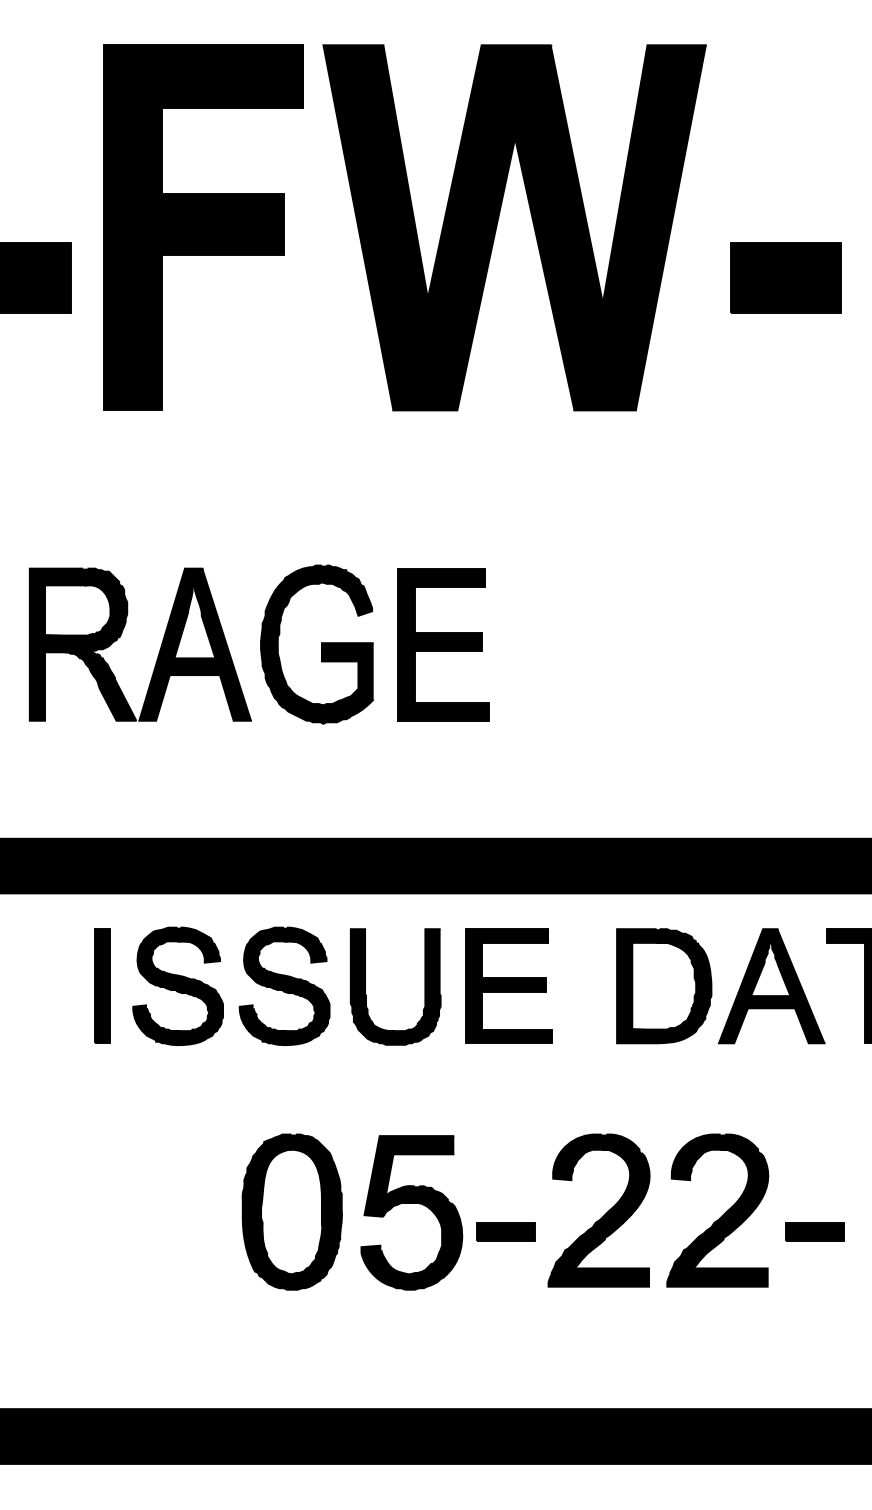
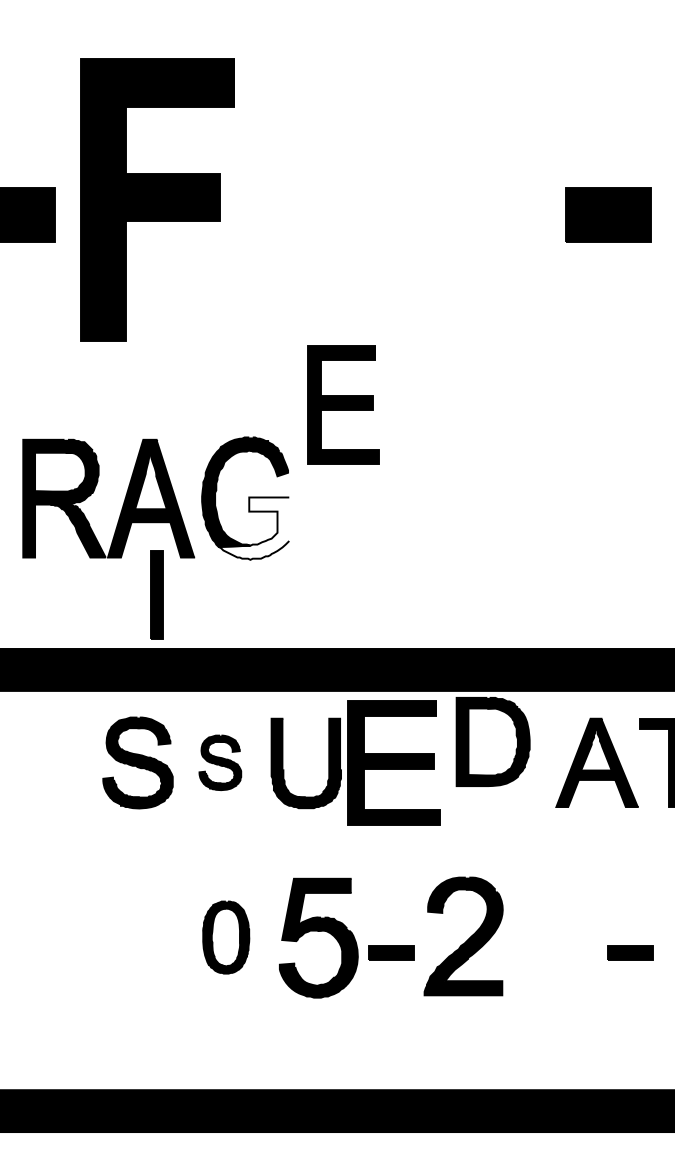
part: (498, 222) -> (385, 172), removed
part: (203, 227) -> (157, 199), moved
part: (443, 644) -> (343, 404), moved
fill: (327, 683) -> (253, 528), removed
part: (102, 985) -> (156, 594), moved
part: (284, 985) -> (220, 762), size x0.6
part: (508, 985) -> (393, 762), size x1.4
part: (664, 986) -> (493, 742), moved
part: (291, 1211) -> (225, 937), size x0.6
part: (722, 1214) -> (559, 939), removed

